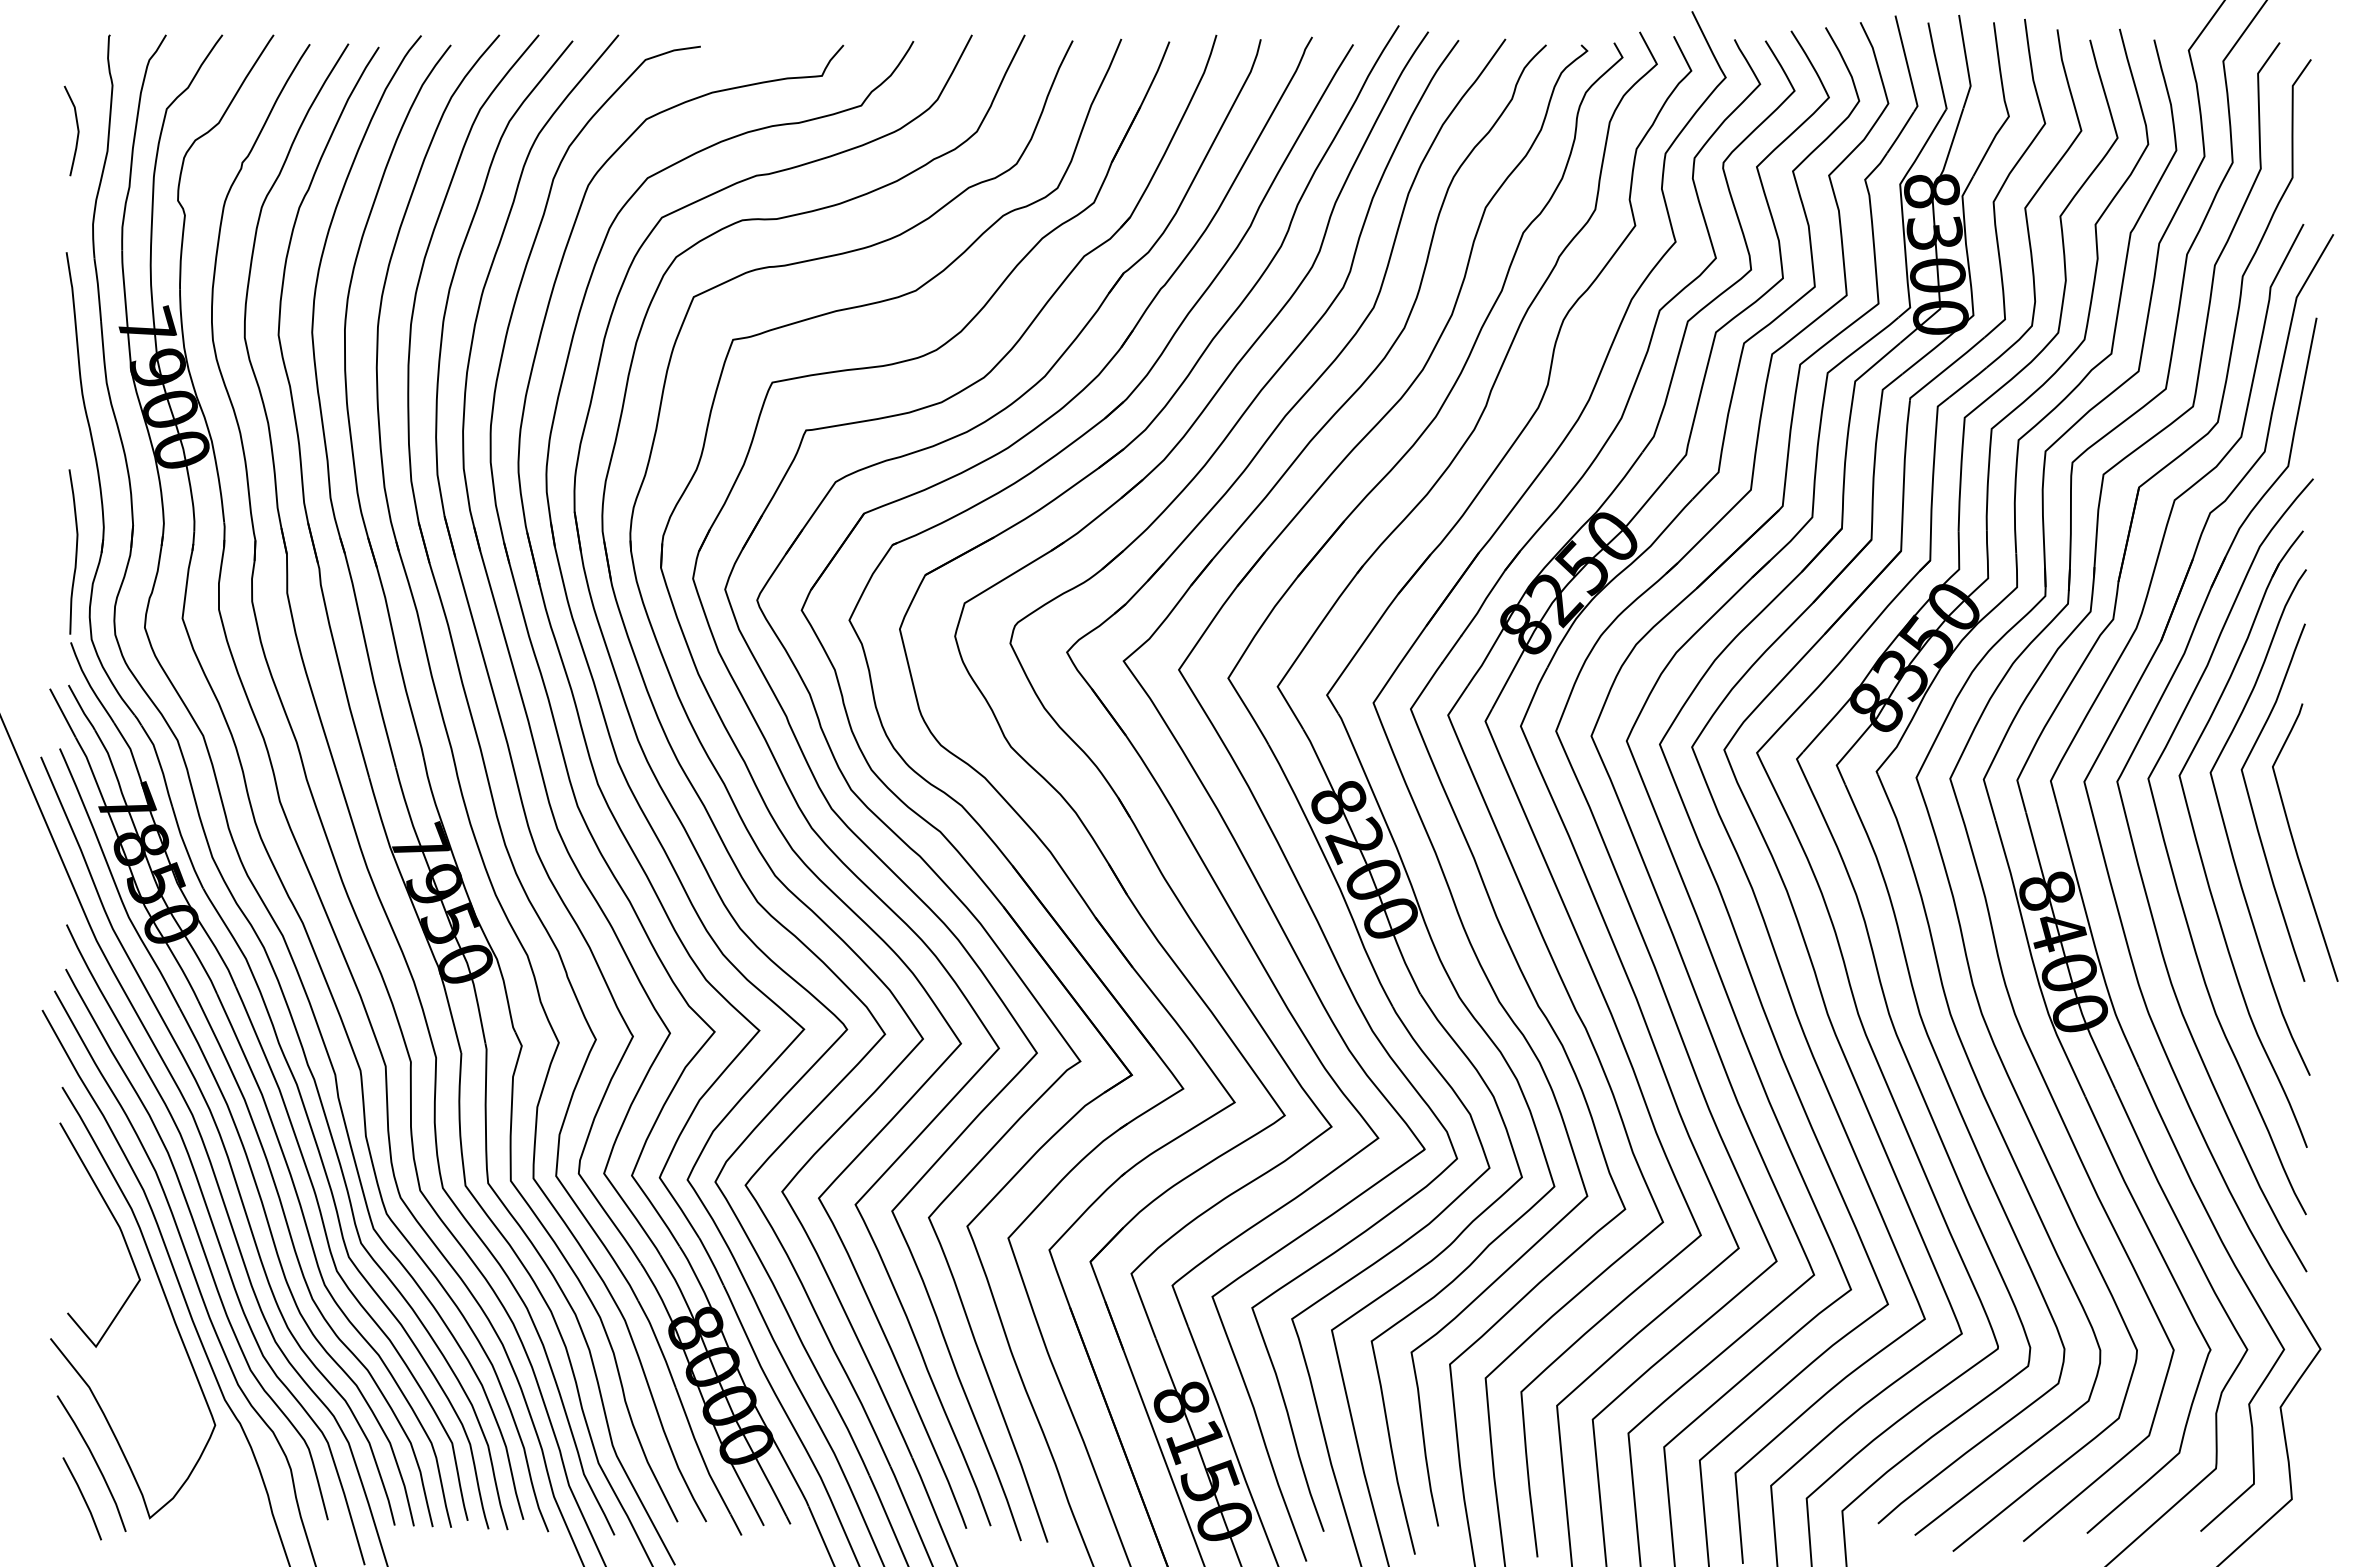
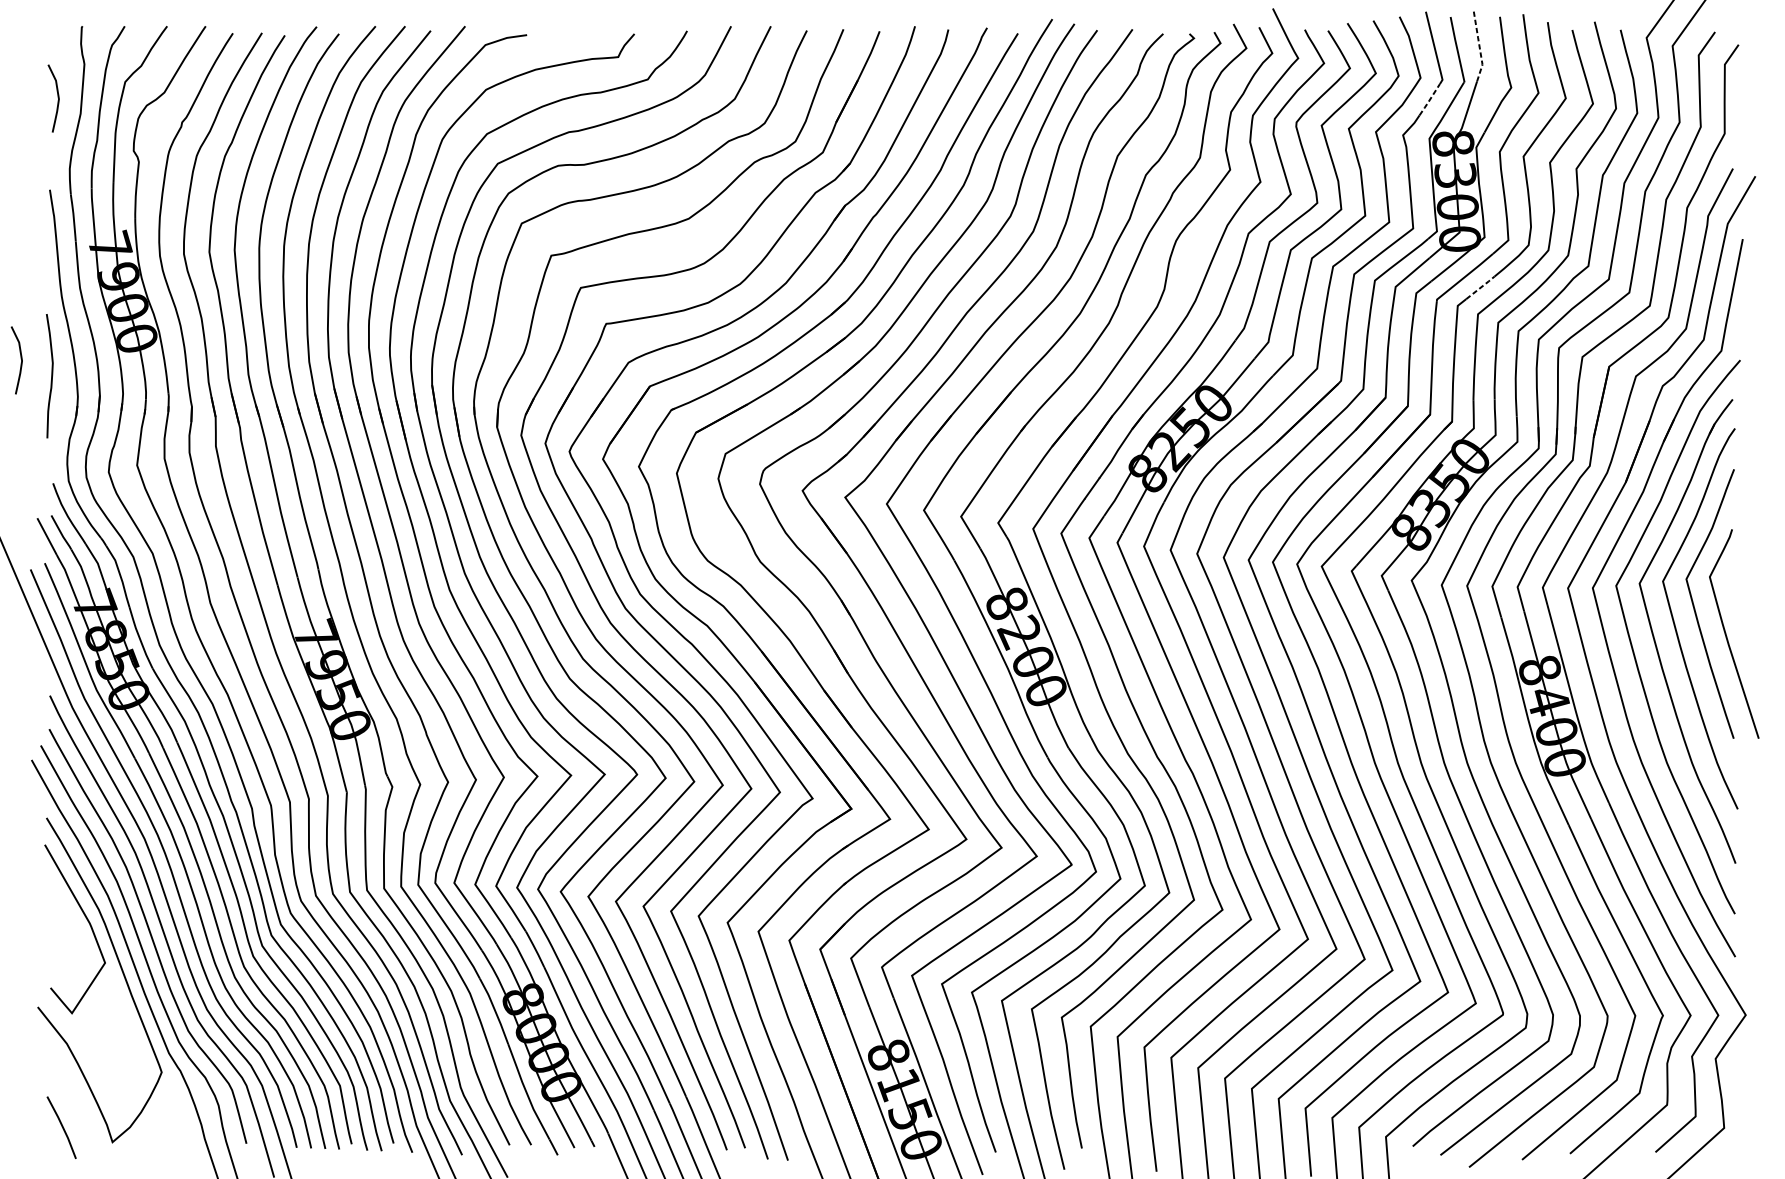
line: (1966, 61) -> (1479, 46), solid -> dashed
line: (1900, 133) -> (1429, 100), solid -> dashed
line: (1969, 381) -> (1481, 287), solid -> dashed
curve: (28, 478) -> (21, 360), added
curve: (75, 551) -> (51, 375), moved
curve: (94, 1461) -> (70, 1099), removed

